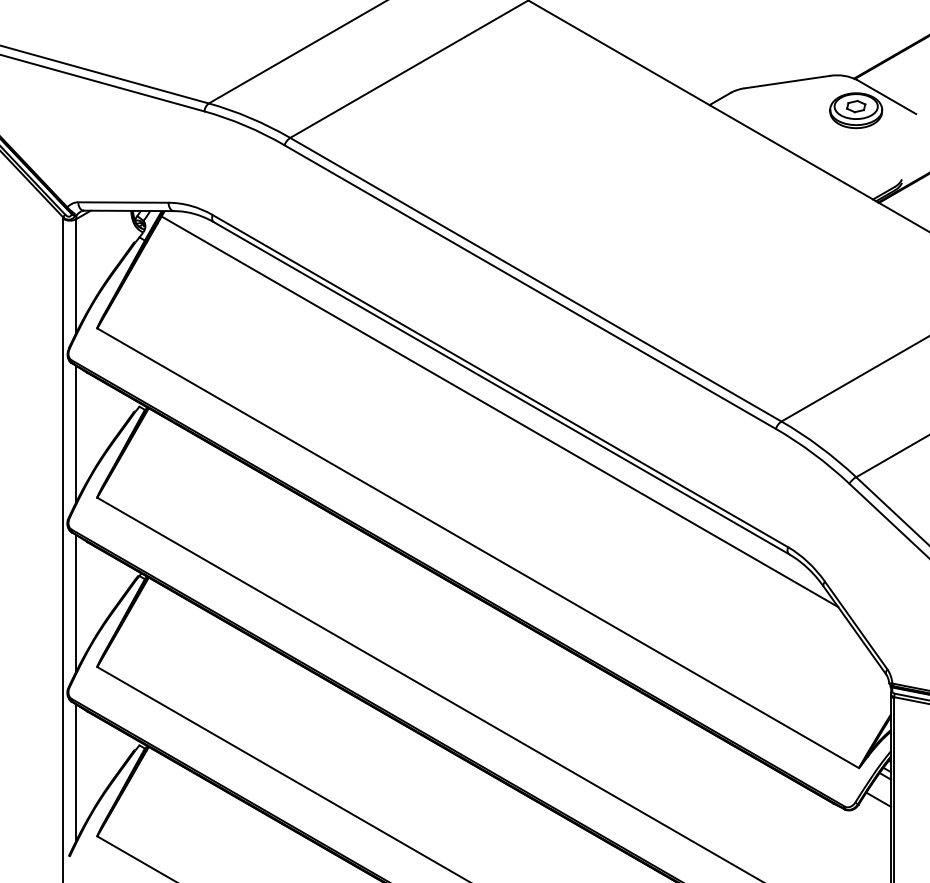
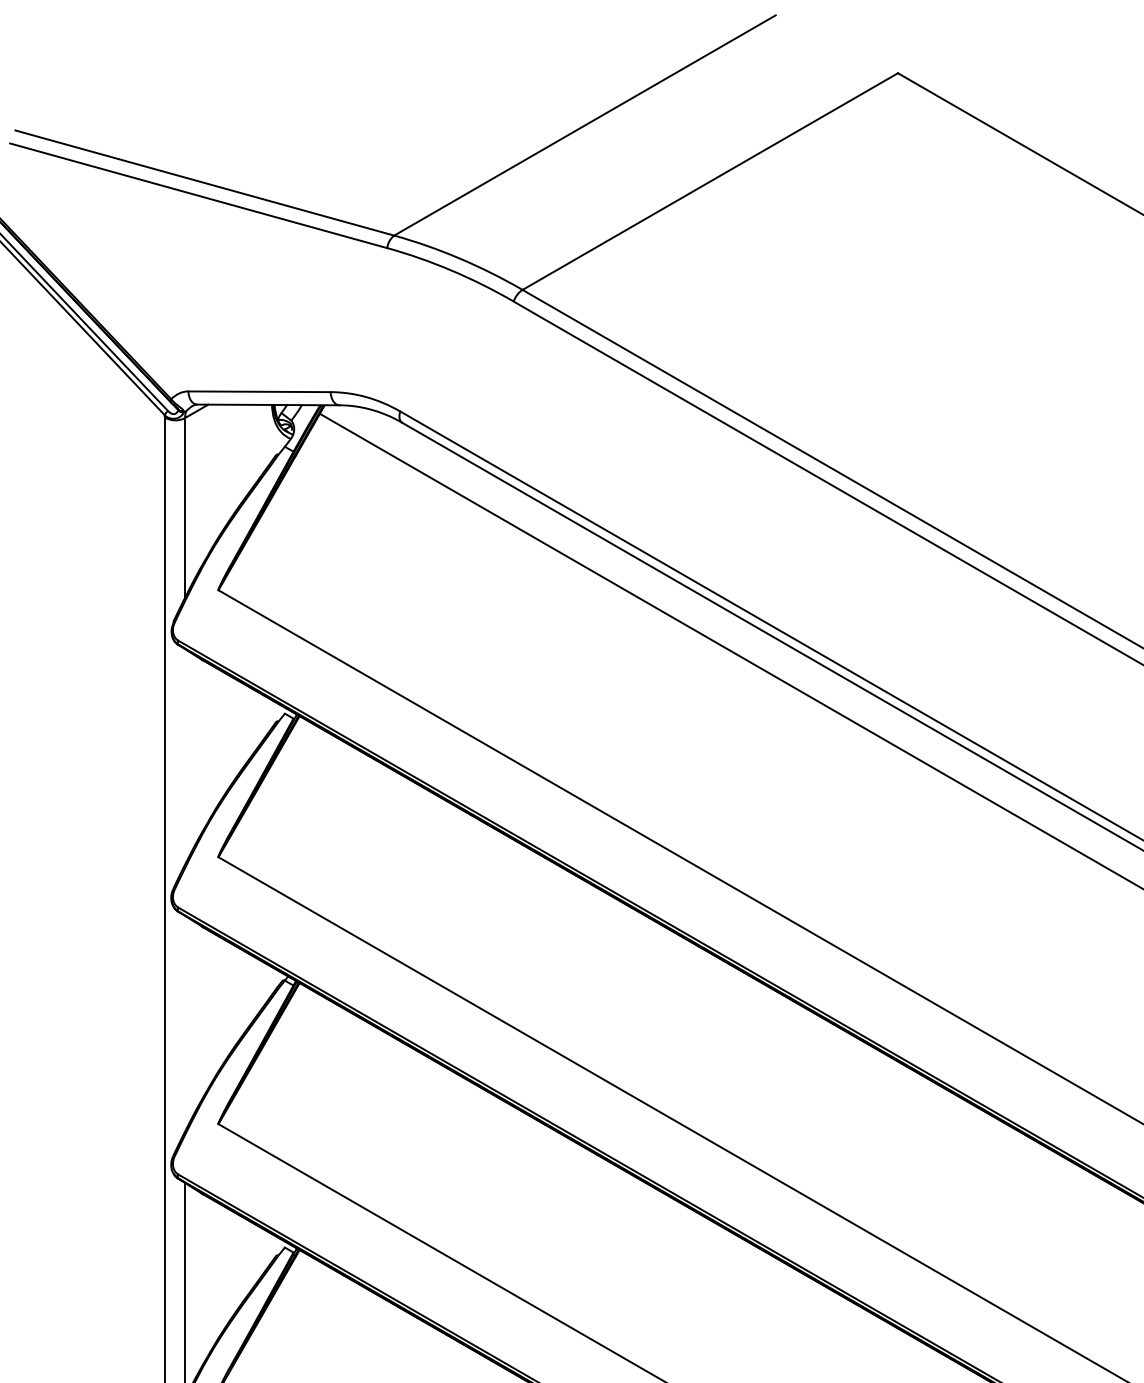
line: (76, 433) -> (185, 755), removed
line: (76, 603) -> (185, 1023), removed

